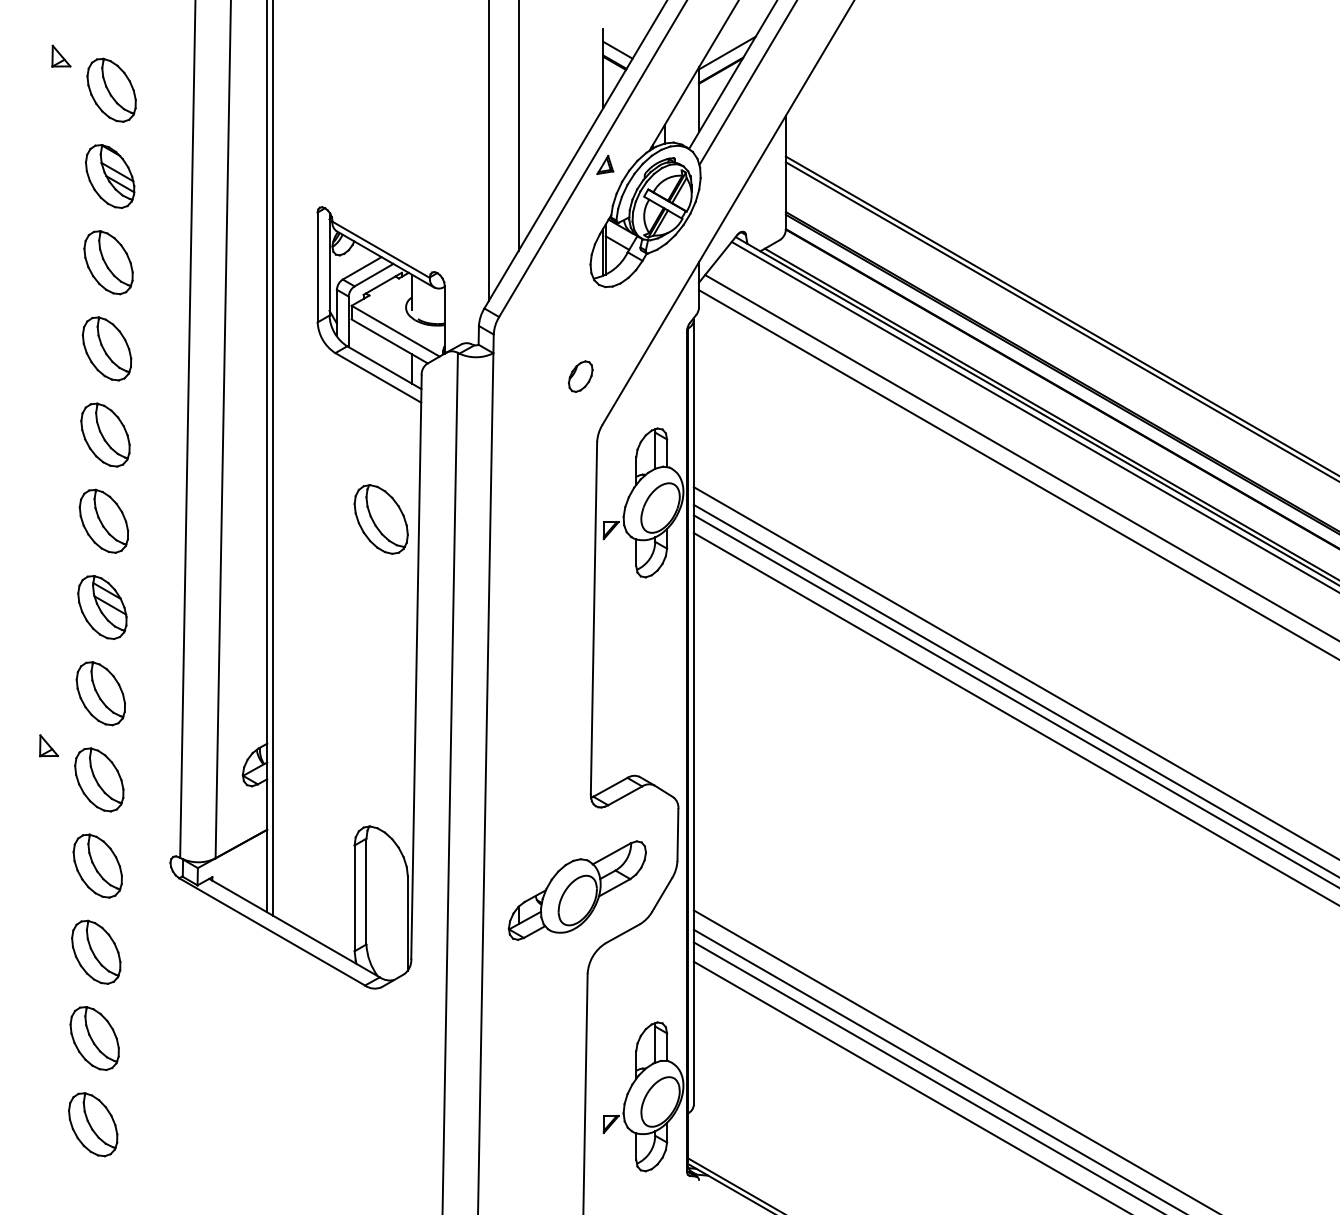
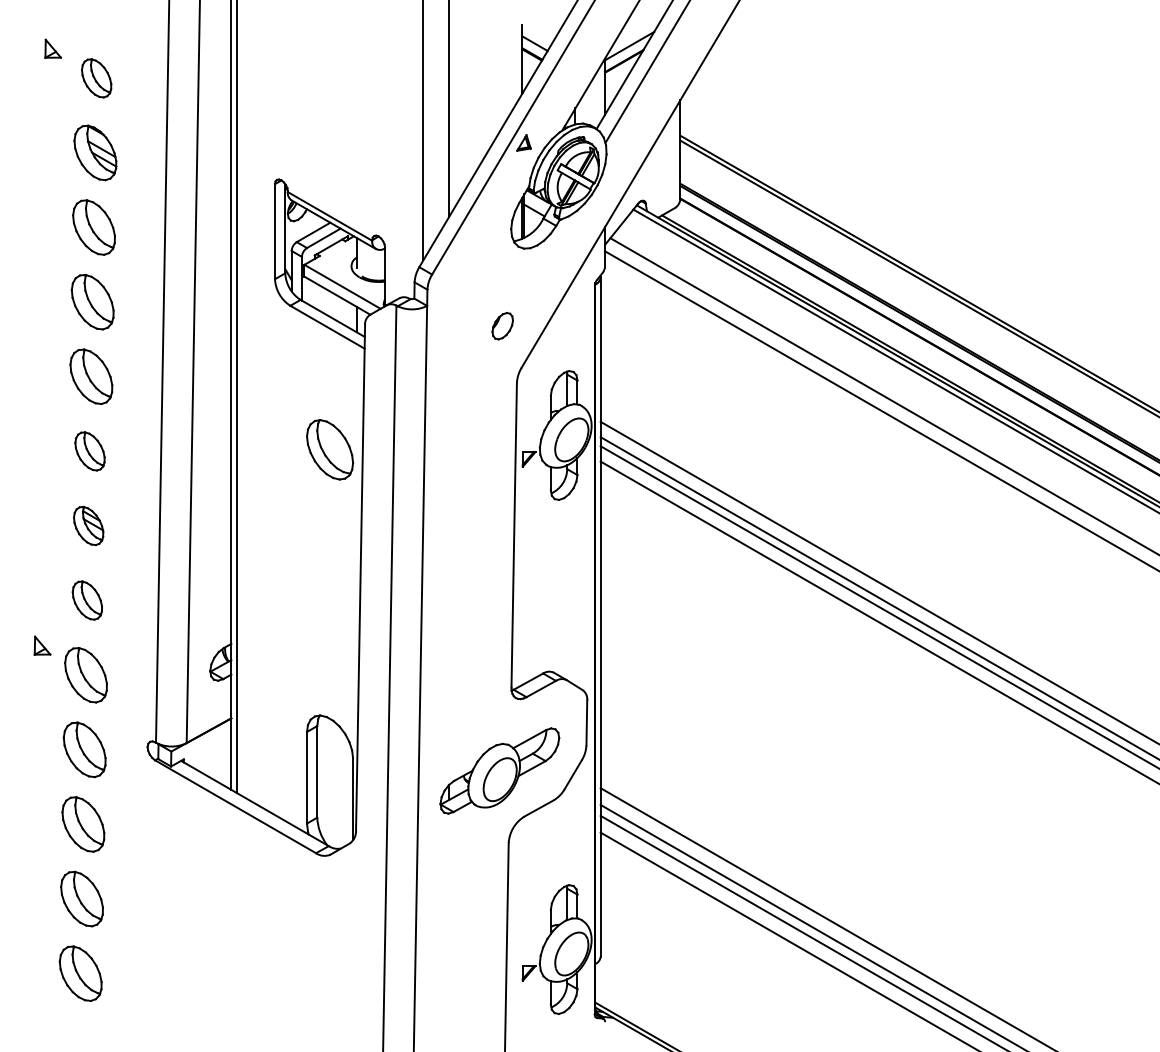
part: (111, 90) -> (96, 78), size x0.7
part: (103, 521) -> (89, 451), size x0.7
part: (102, 606) -> (88, 525), size x0.7
part: (101, 693) -> (87, 600), size x0.7

